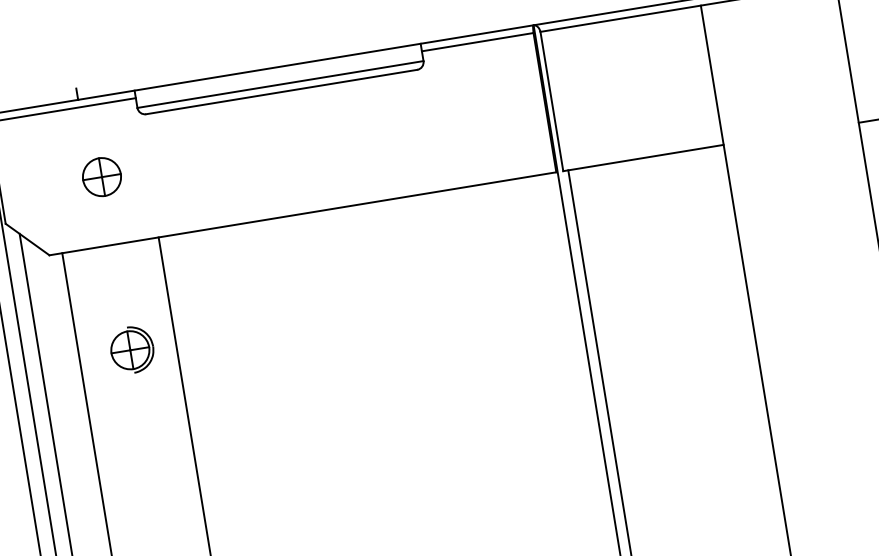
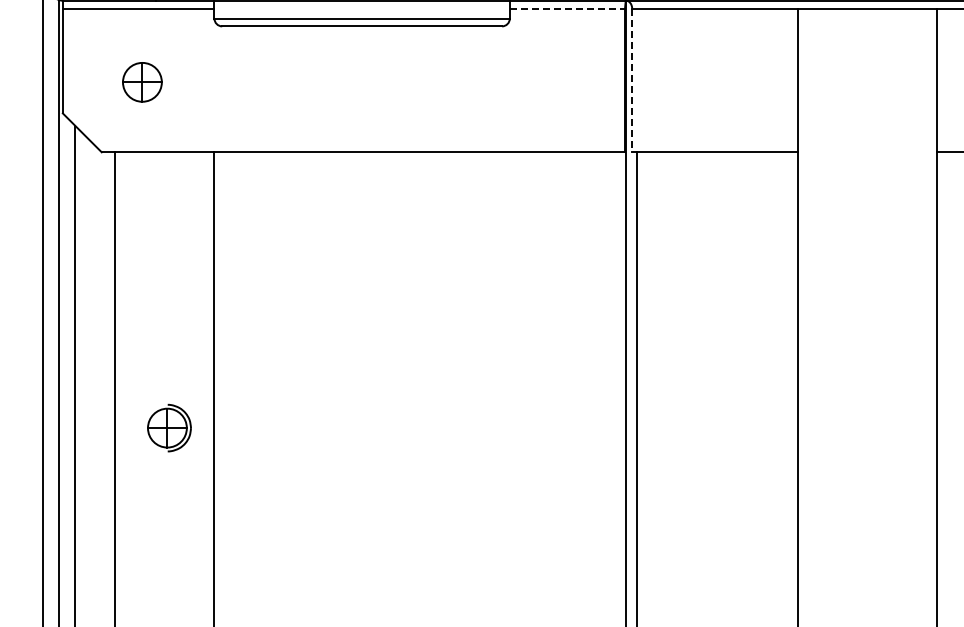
line: (477, 42) -> (567, 8), solid -> dashed
line: (552, 101) -> (632, 80), solid -> dashed
part: (102, 177) -> (142, 82), moved
part: (132, 349) -> (169, 427), moved

